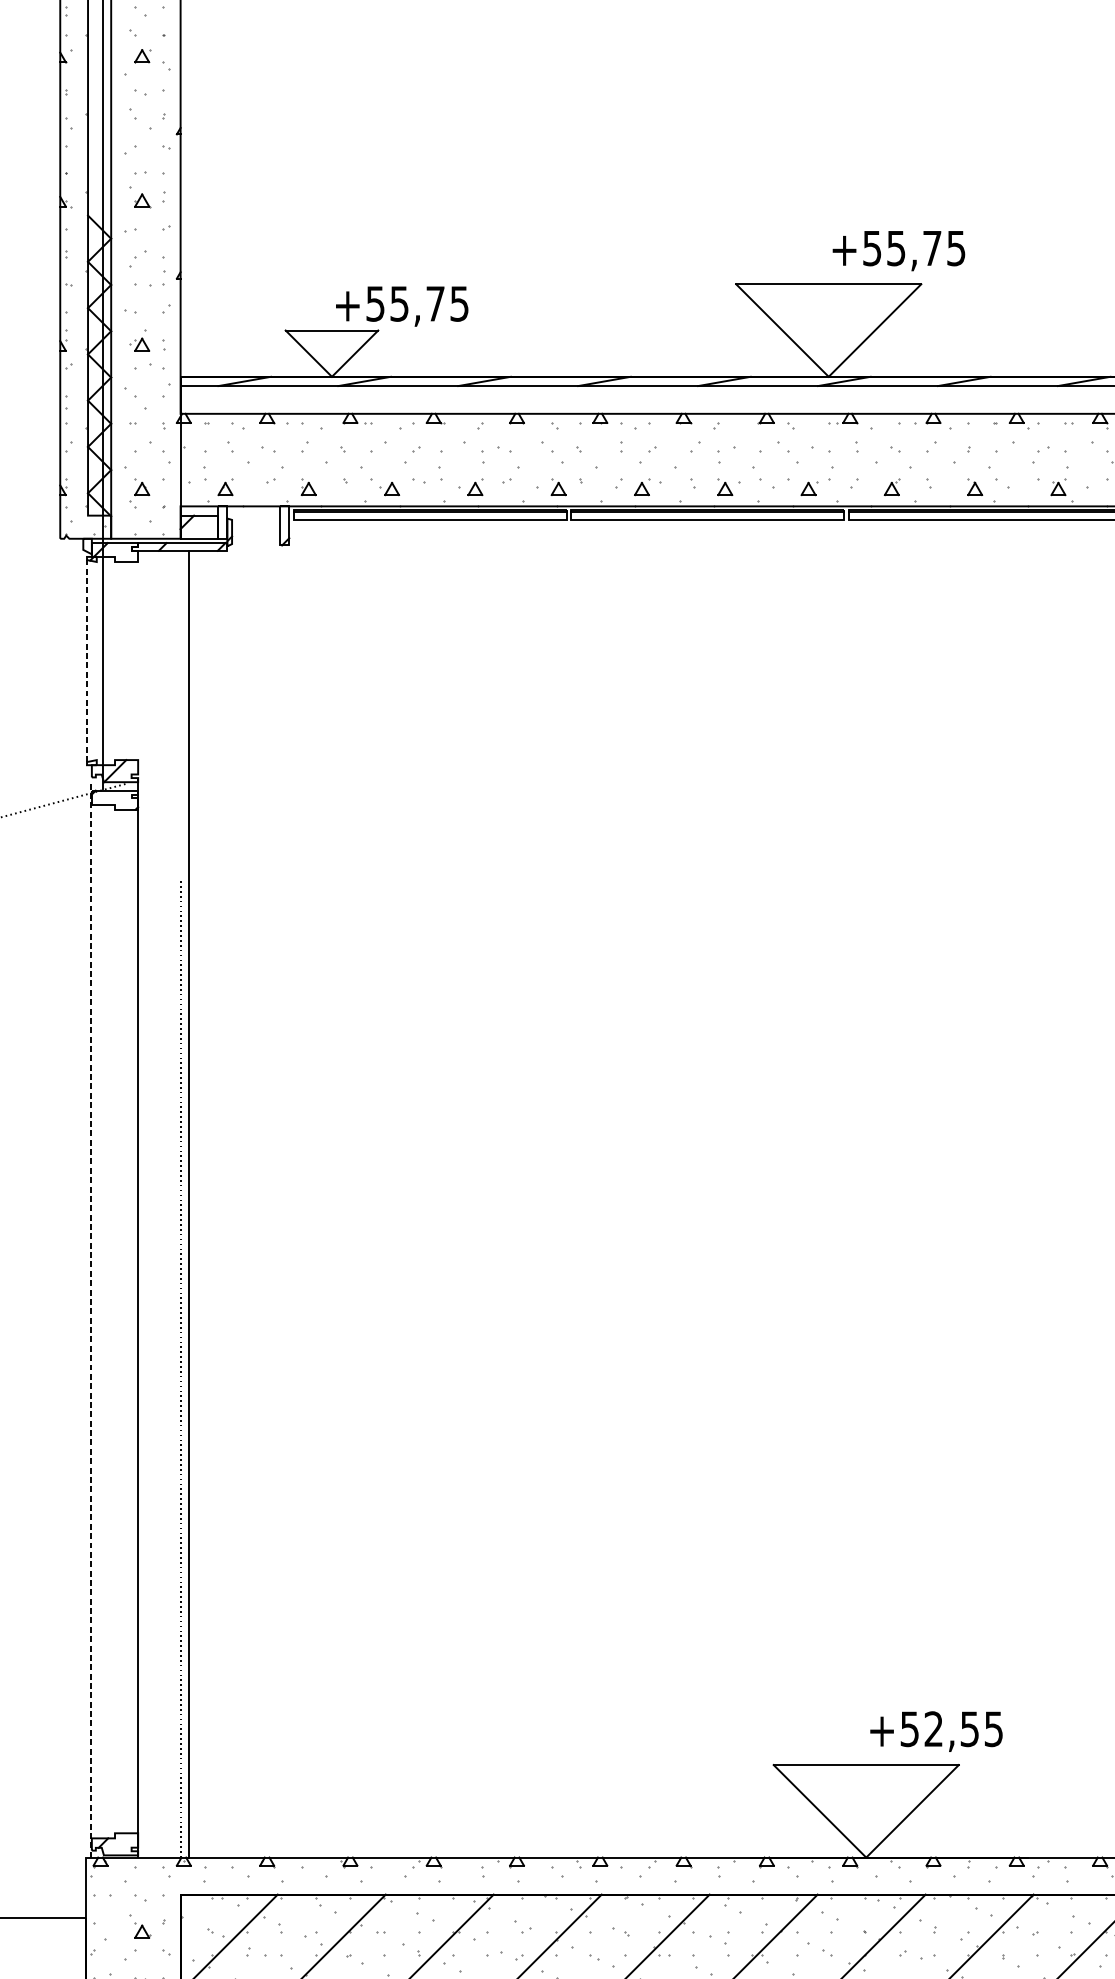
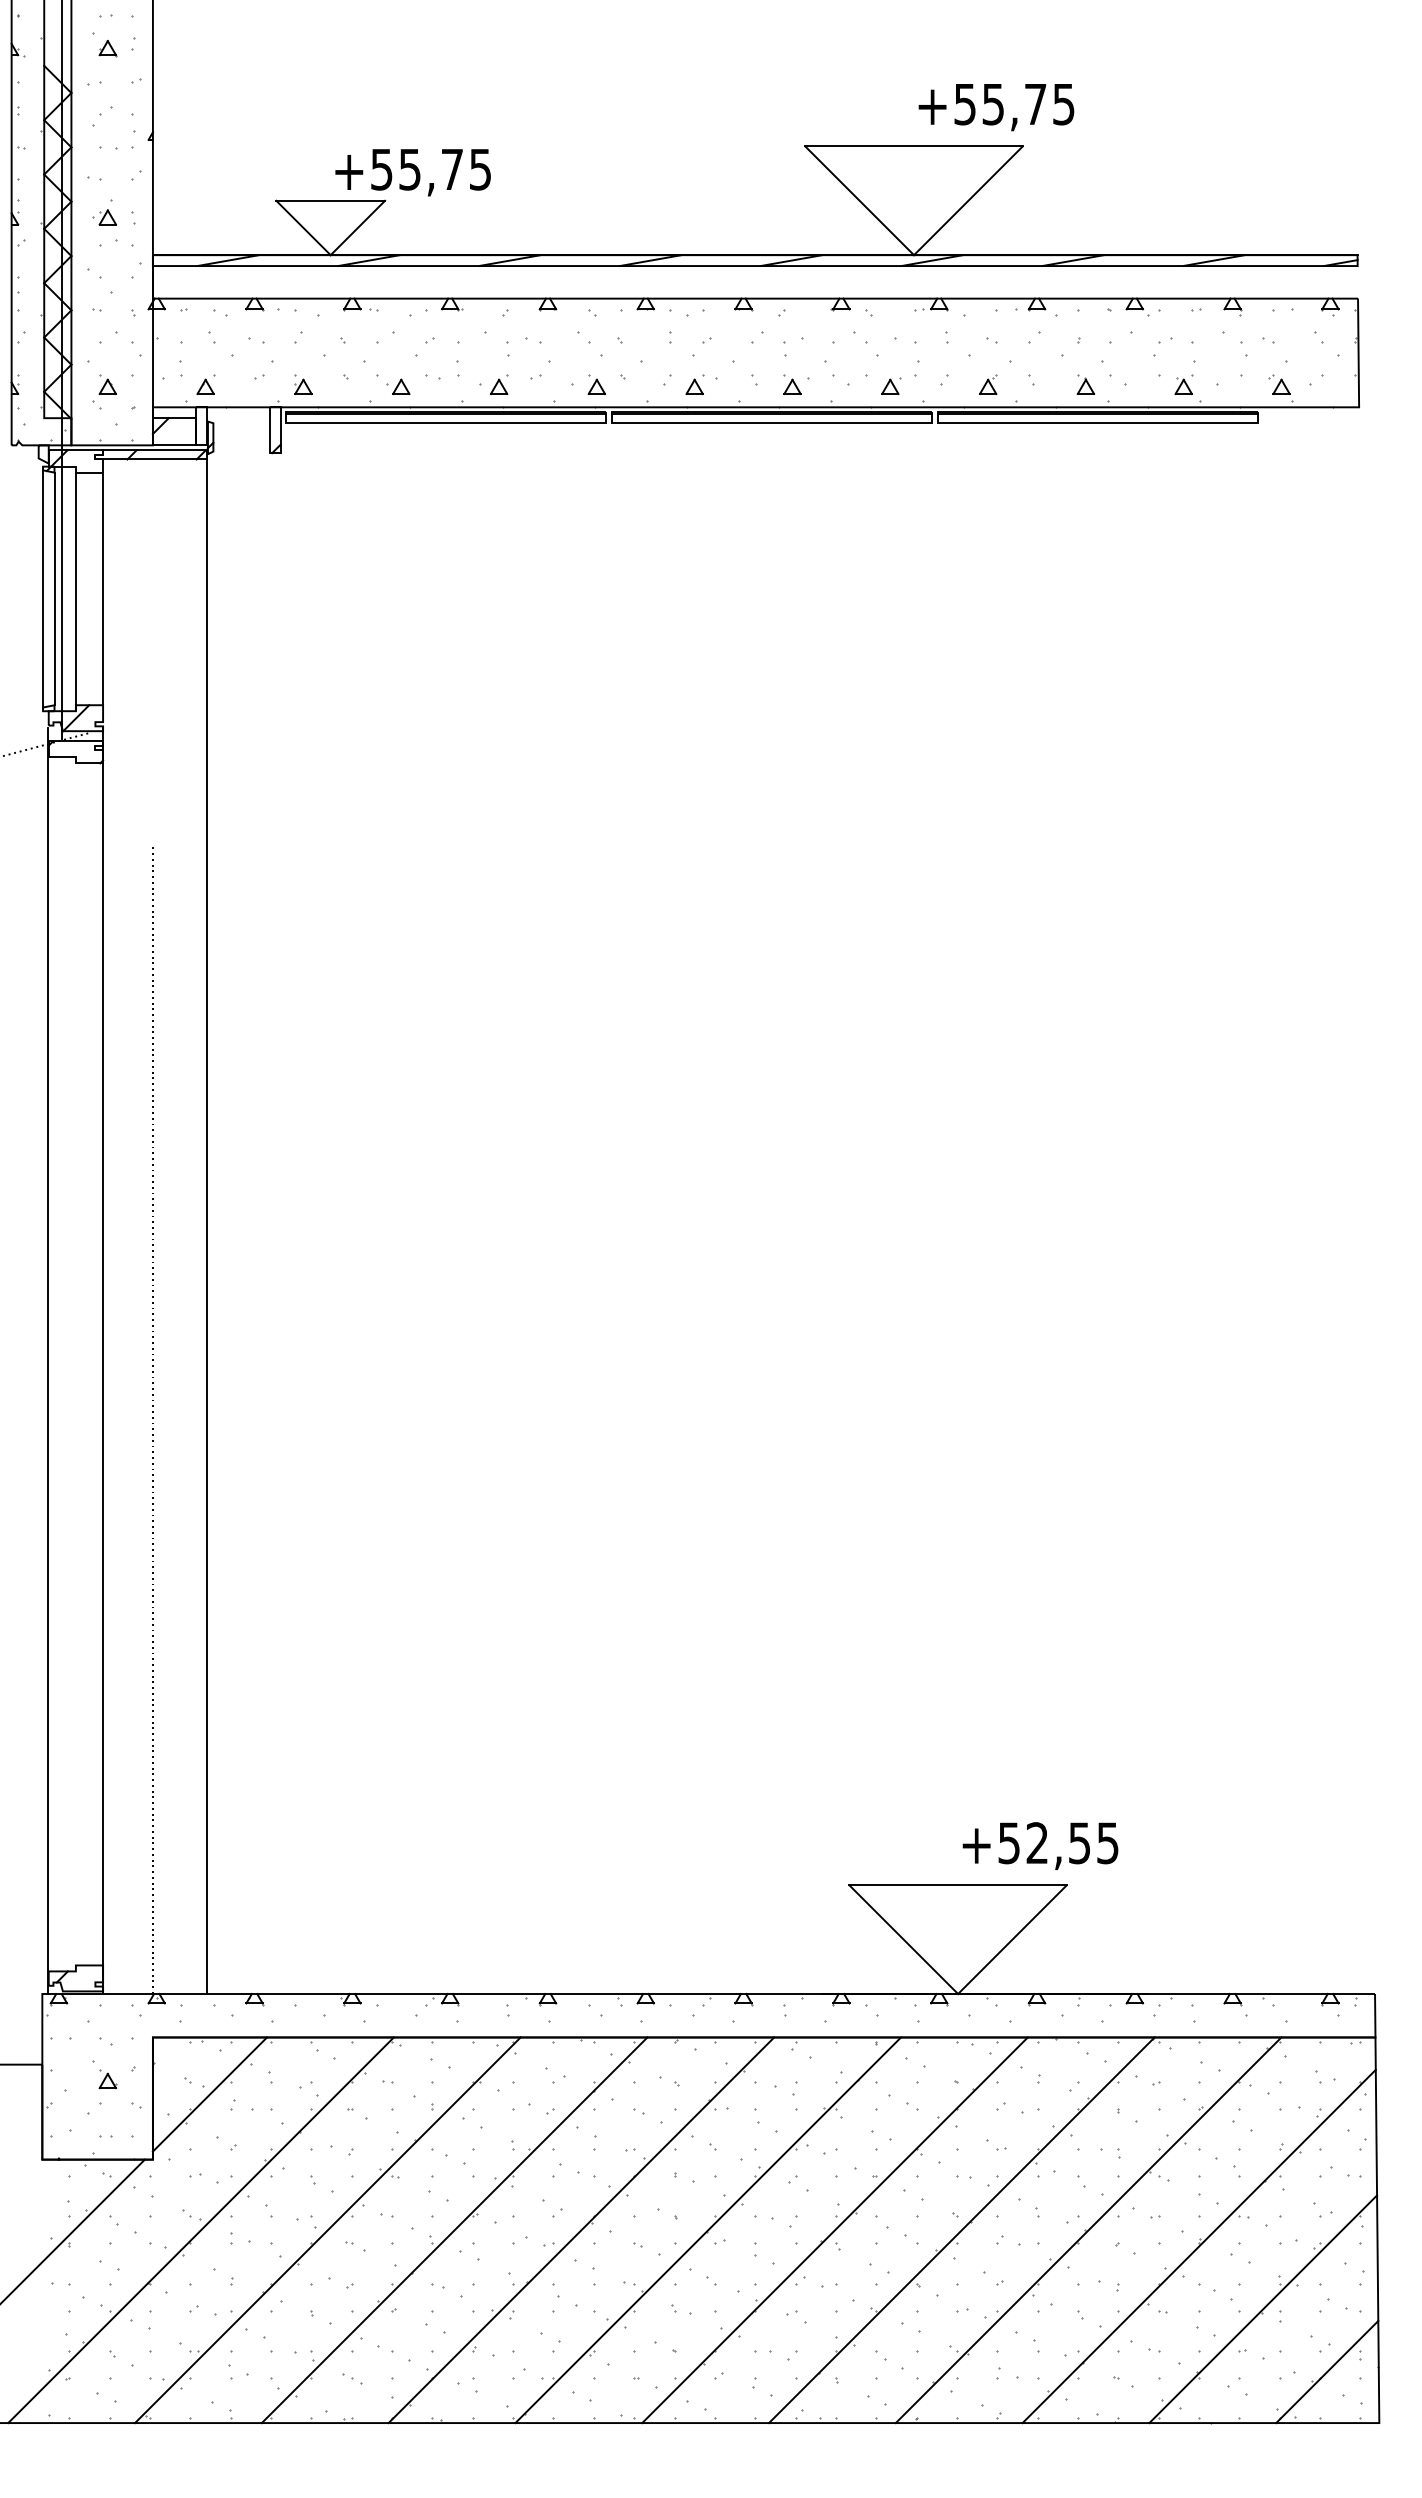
line: (86, 660) -> (42, 588), dashed -> solid
line: (96, 660) -> (54, 588), added
line: (138, 660) -> (103, 588), added
line: (114, 663) -> (75, 591), added
line: (188, 1204) -> (207, 1226), moved
line: (91, 1318) -> (48, 1361), dashed -> solid

